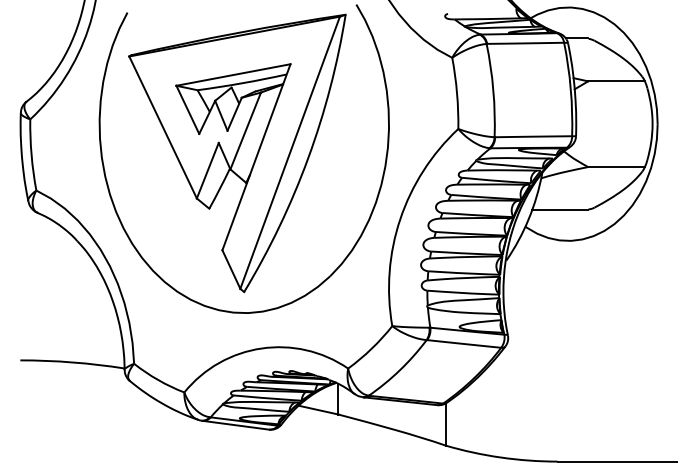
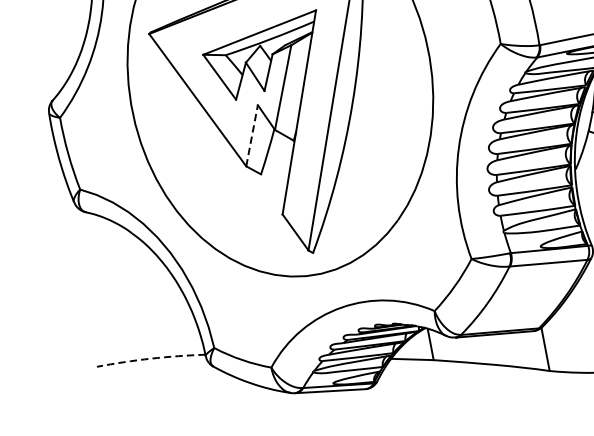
line: (207, 170) -> (251, 135), solid -> dashed
arc: (72, 362) -> (150, 358), solid -> dashed

